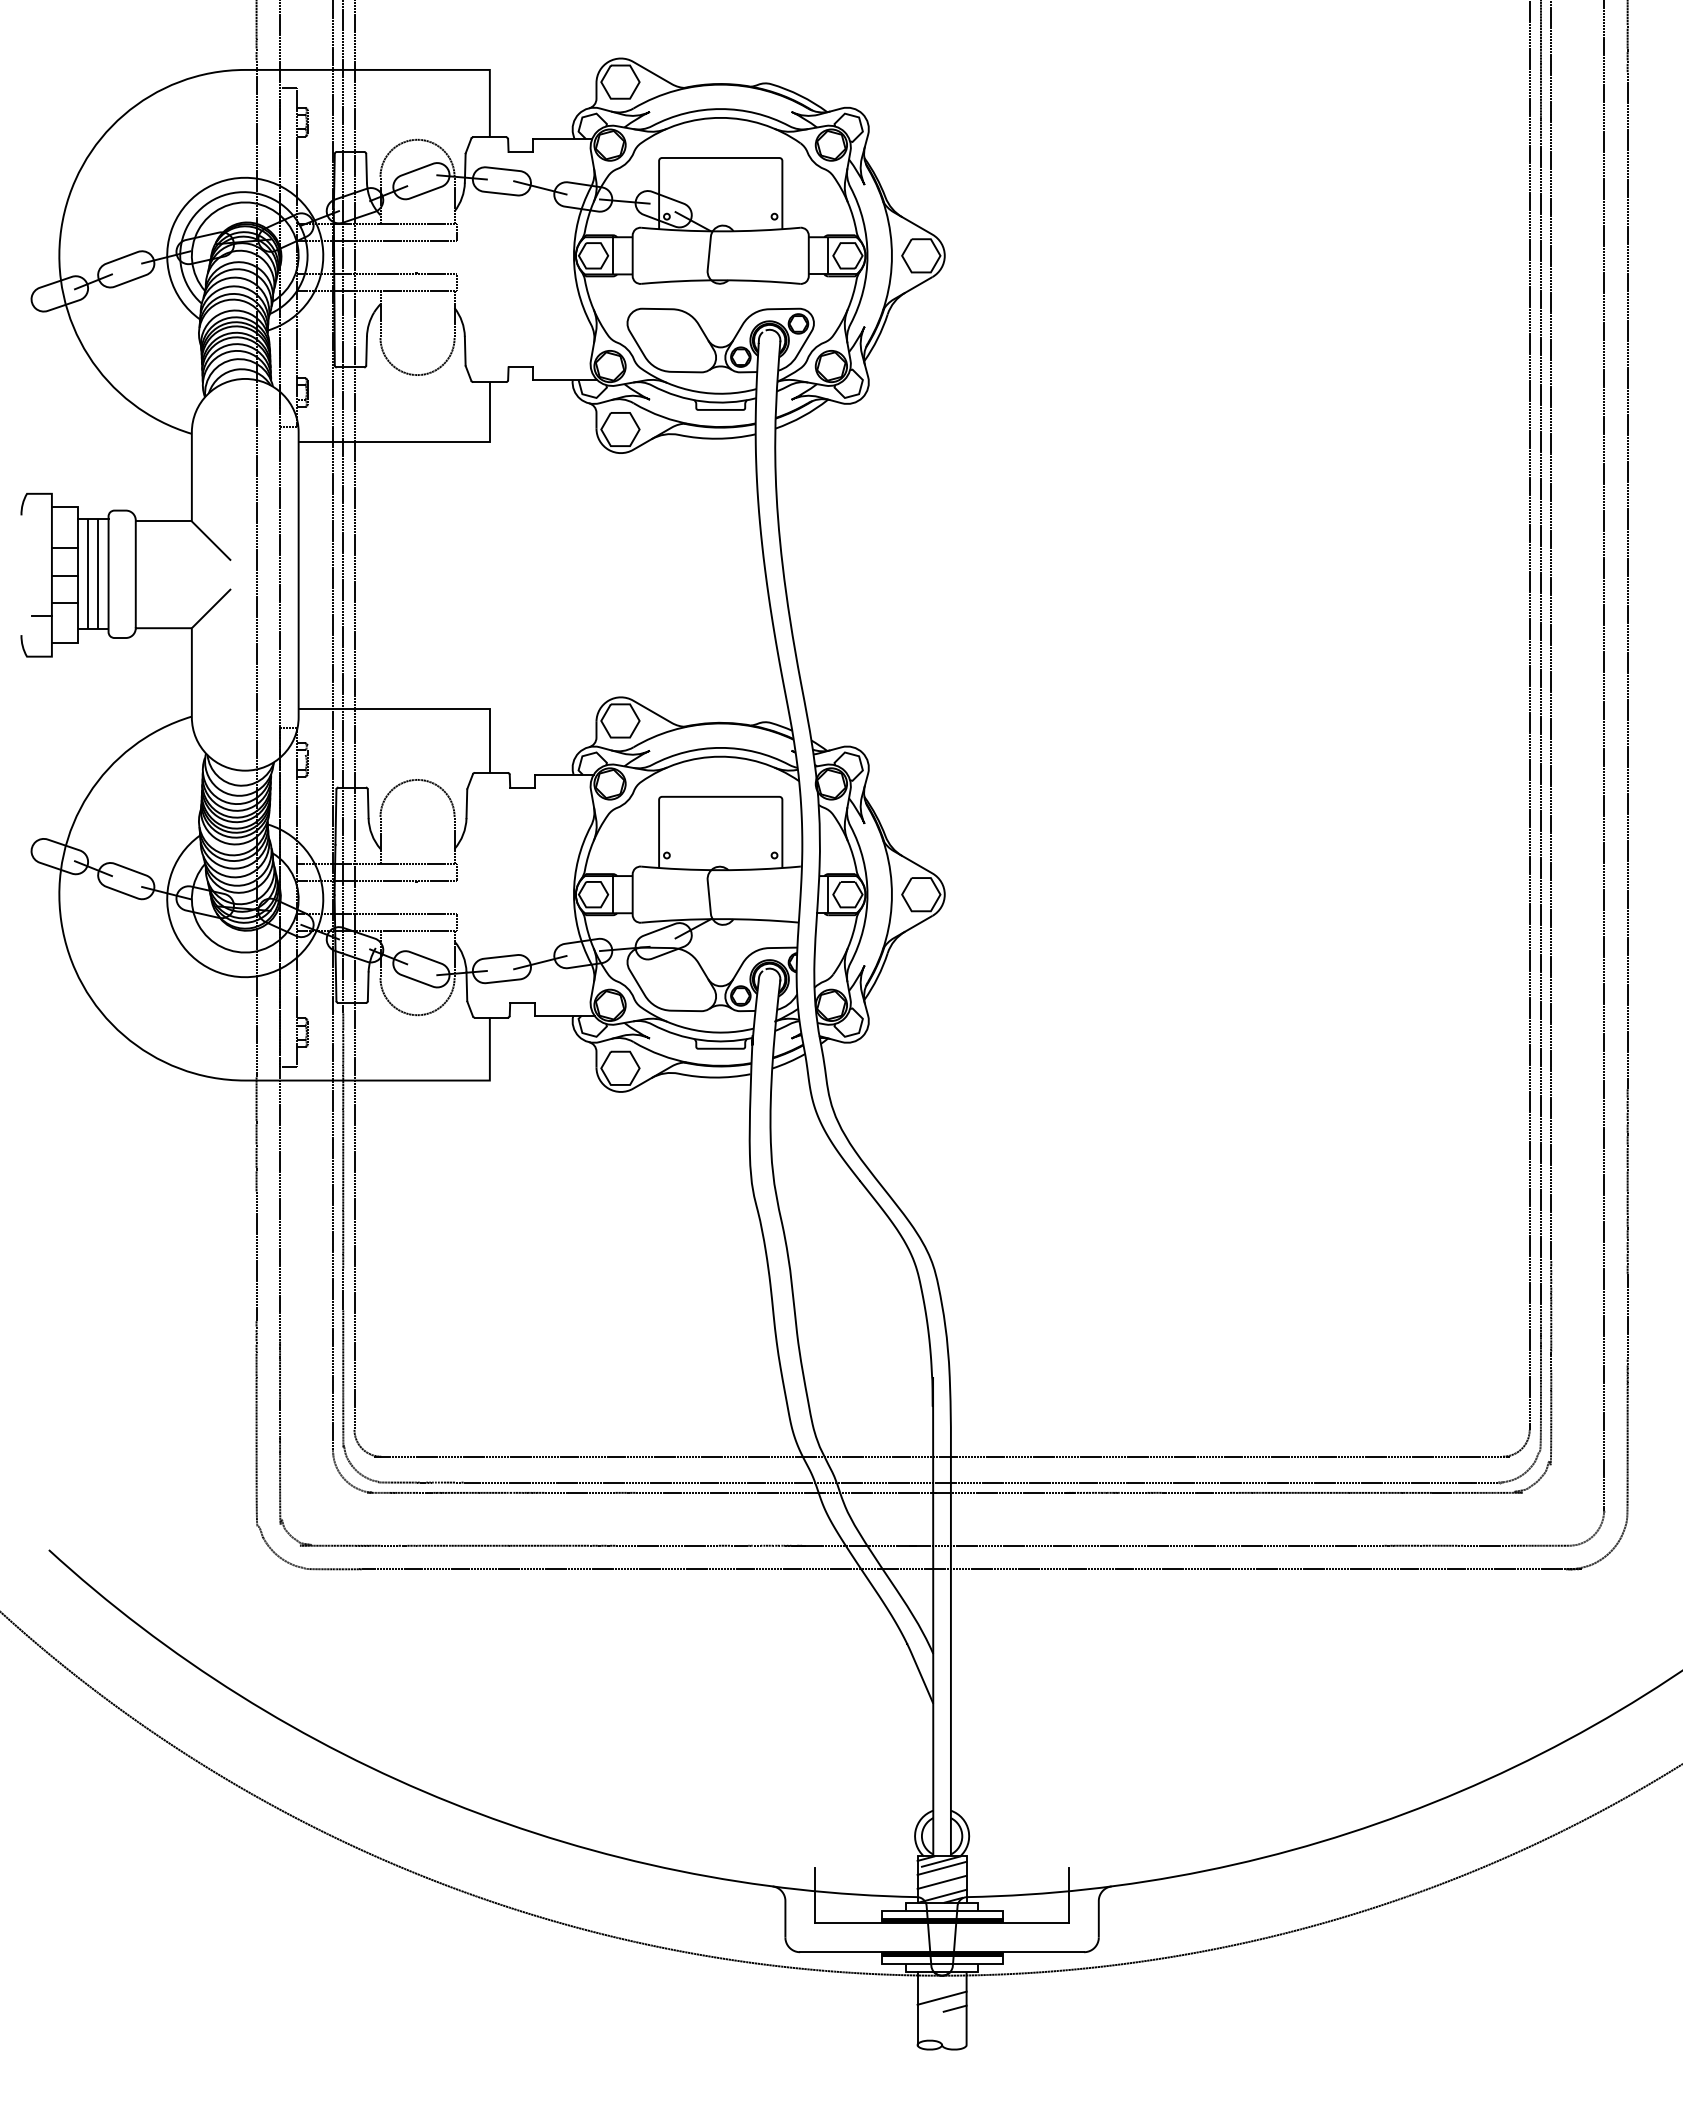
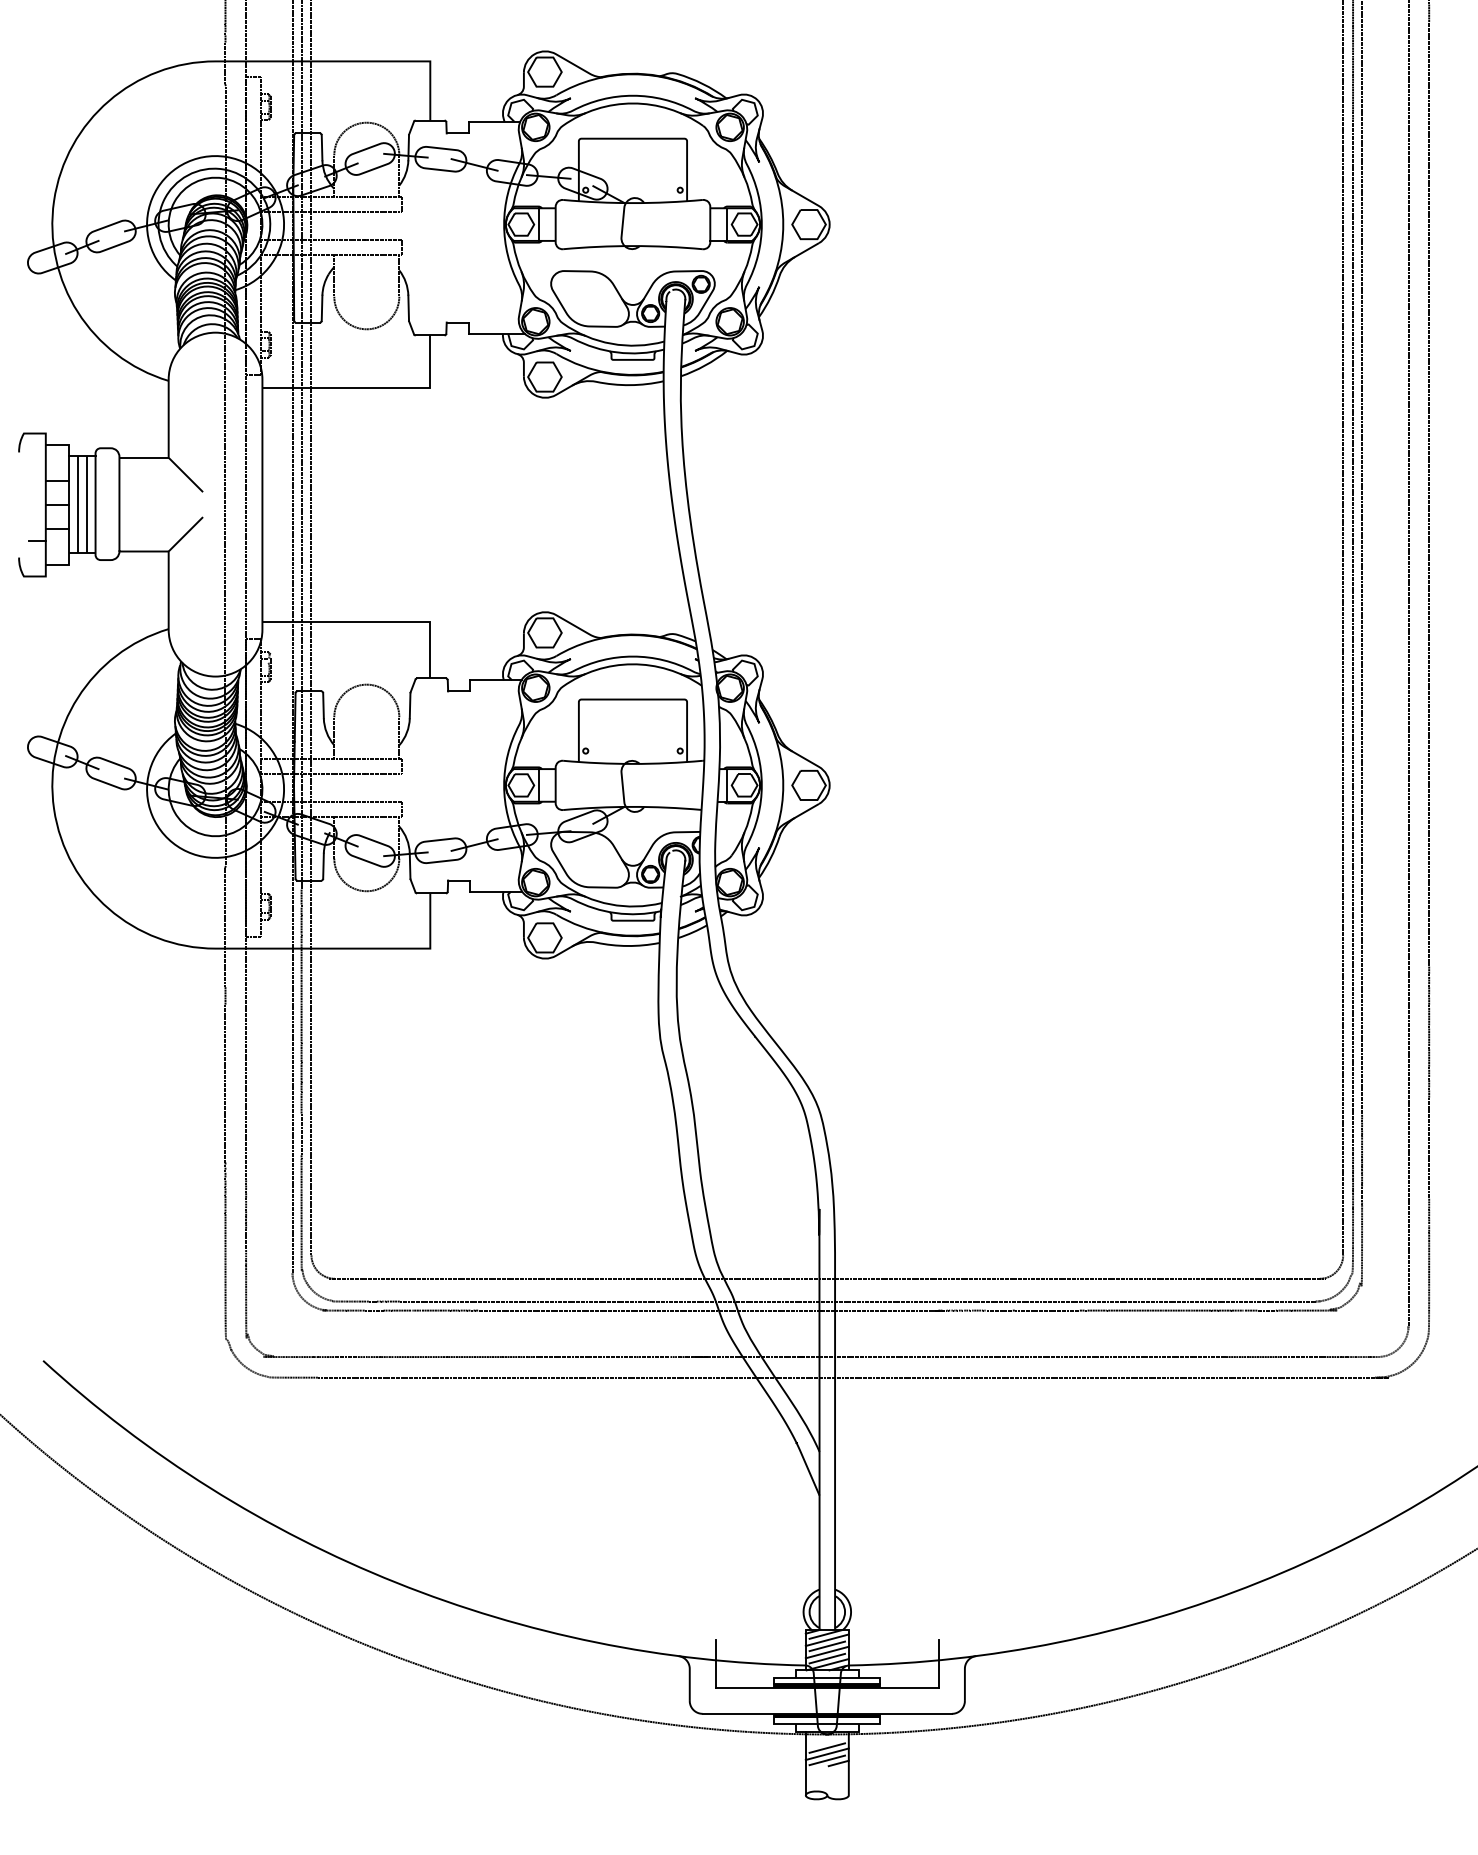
line: (941, 1874) -> (826, 1645), added
line: (941, 1888) -> (826, 1657), added
line: (941, 1990) -> (826, 1747), added
line: (941, 2004) -> (826, 1759), added

